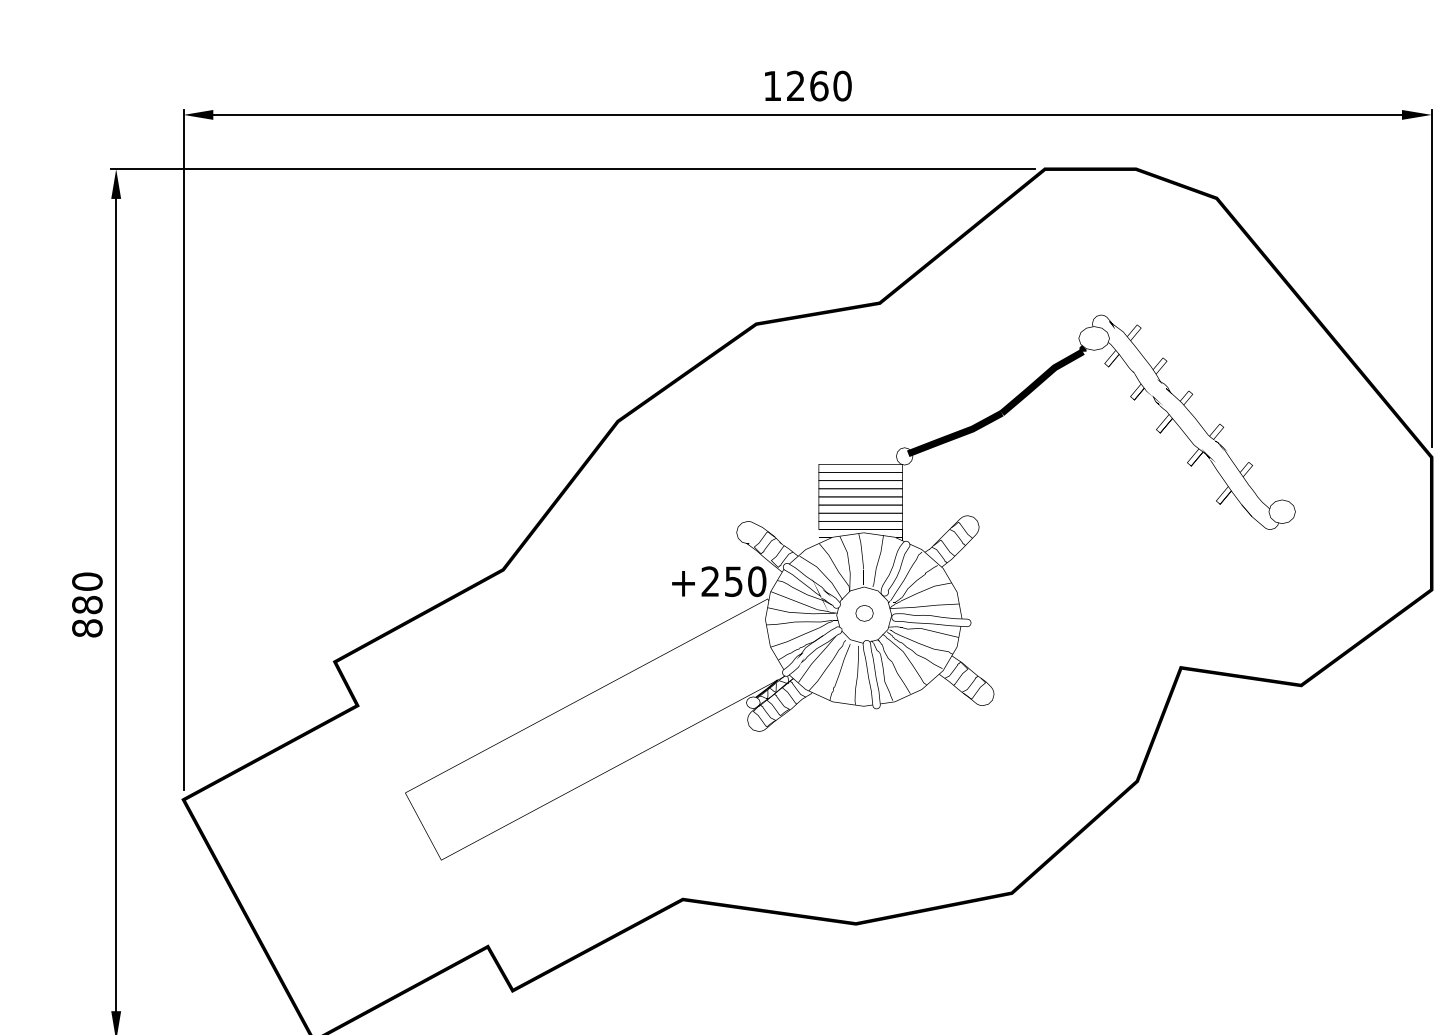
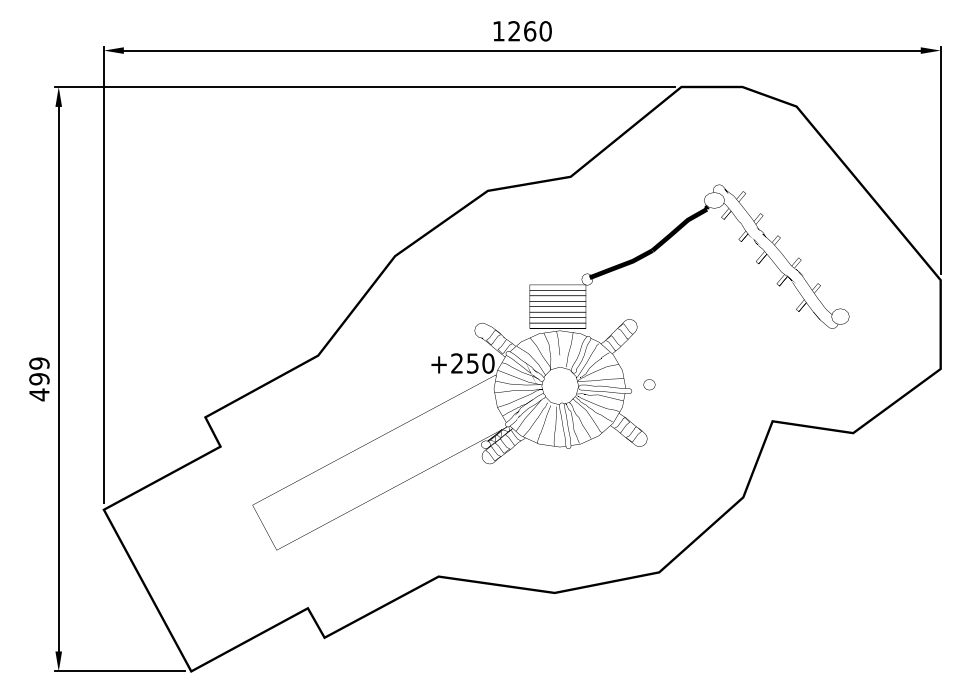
text: (87, 605) -> (39, 379), 880 -> 499
part: (864, 612) -> (649, 384), moved

